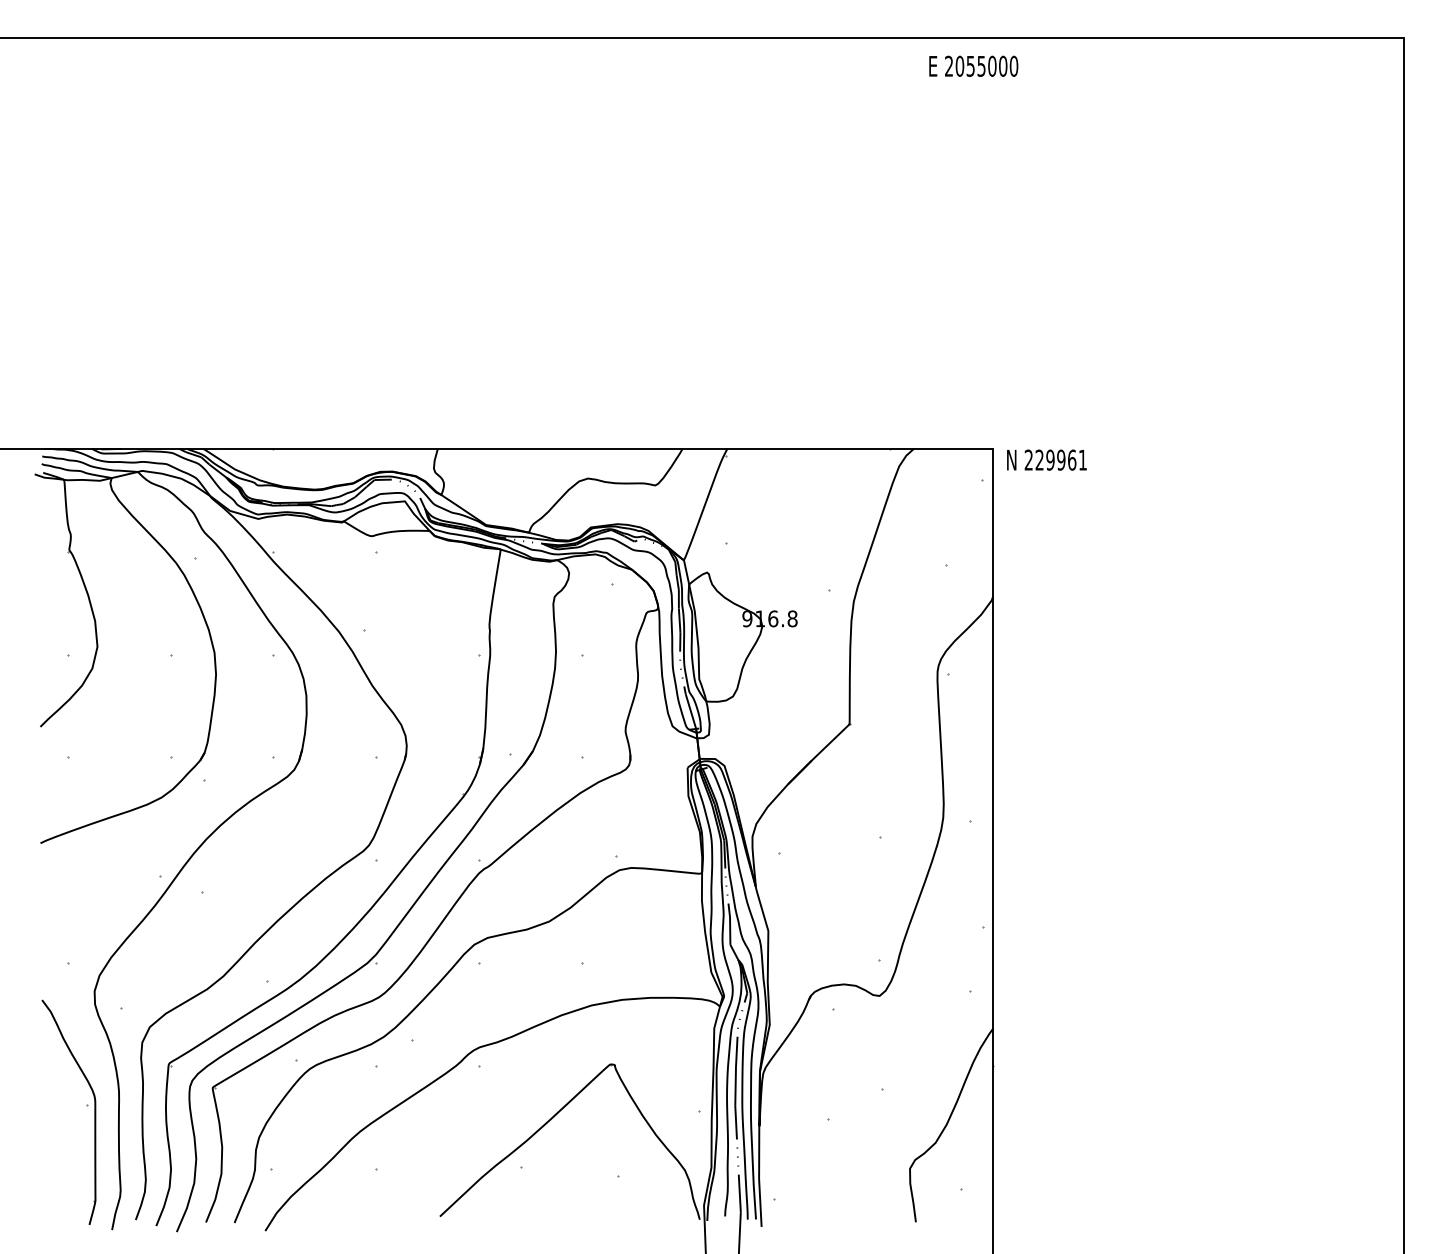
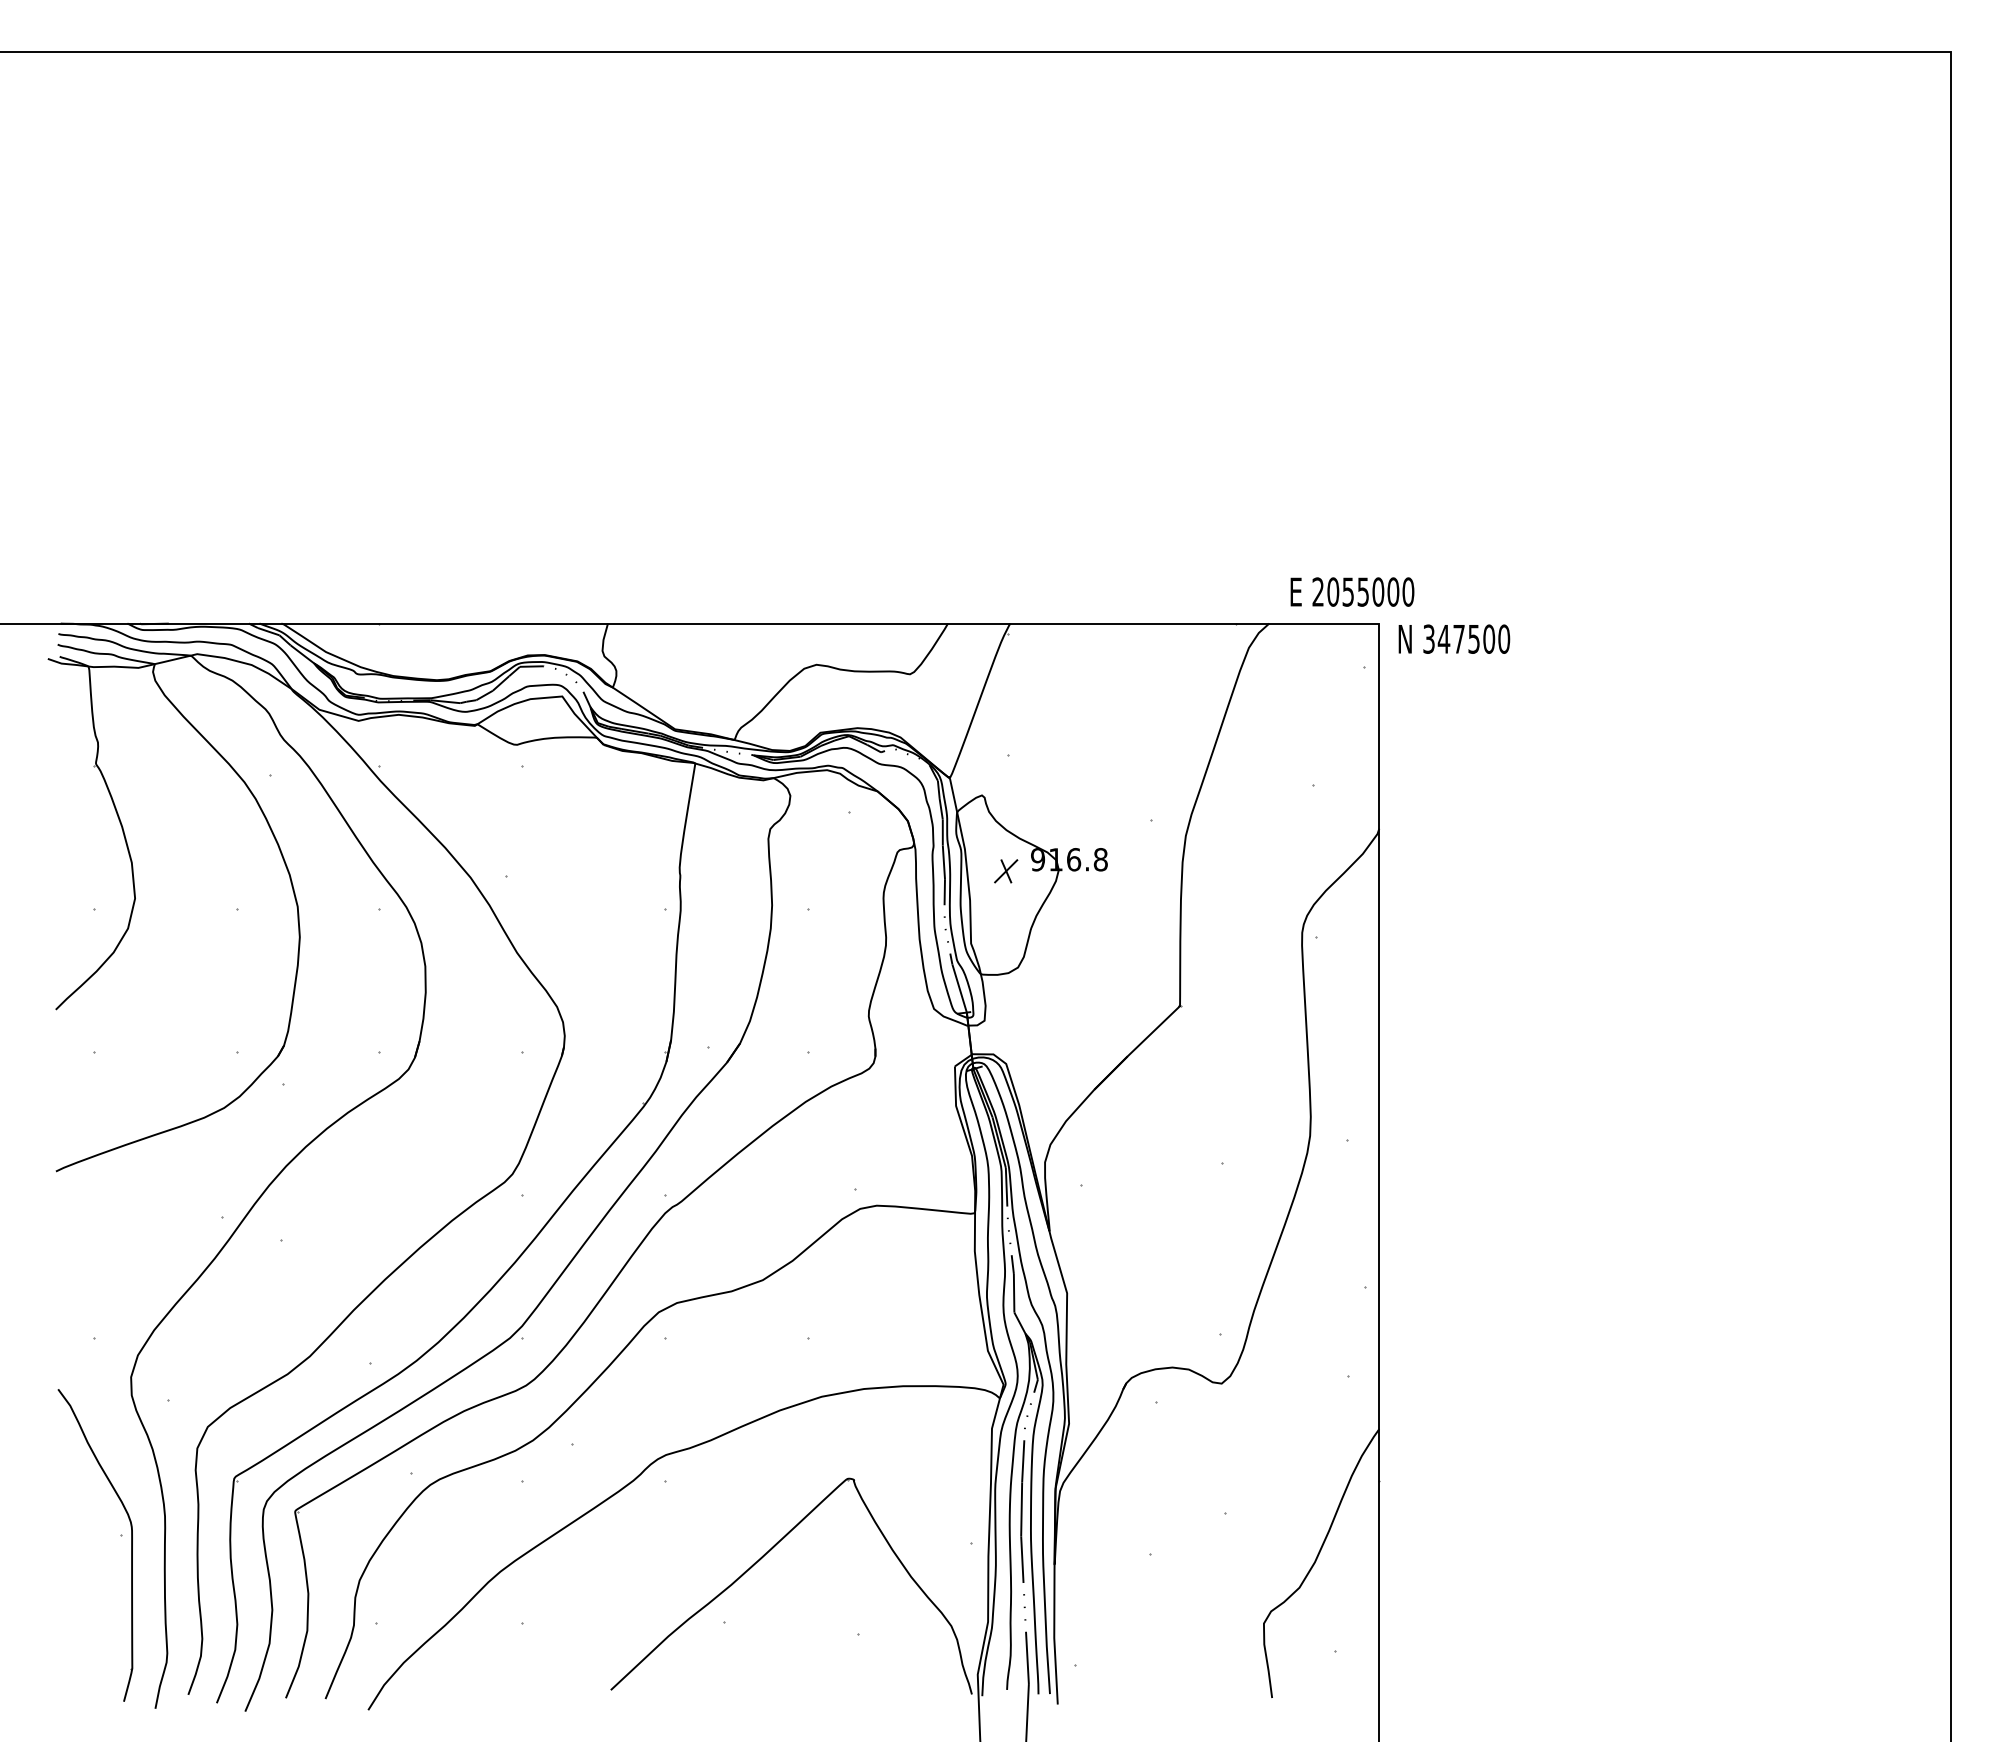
text: (973, 65) -> (1352, 591), moved
text: (1055, 459) -> (1466, 638), 229961 -> 347500
part: (724, 627) -> (1006, 871), added

